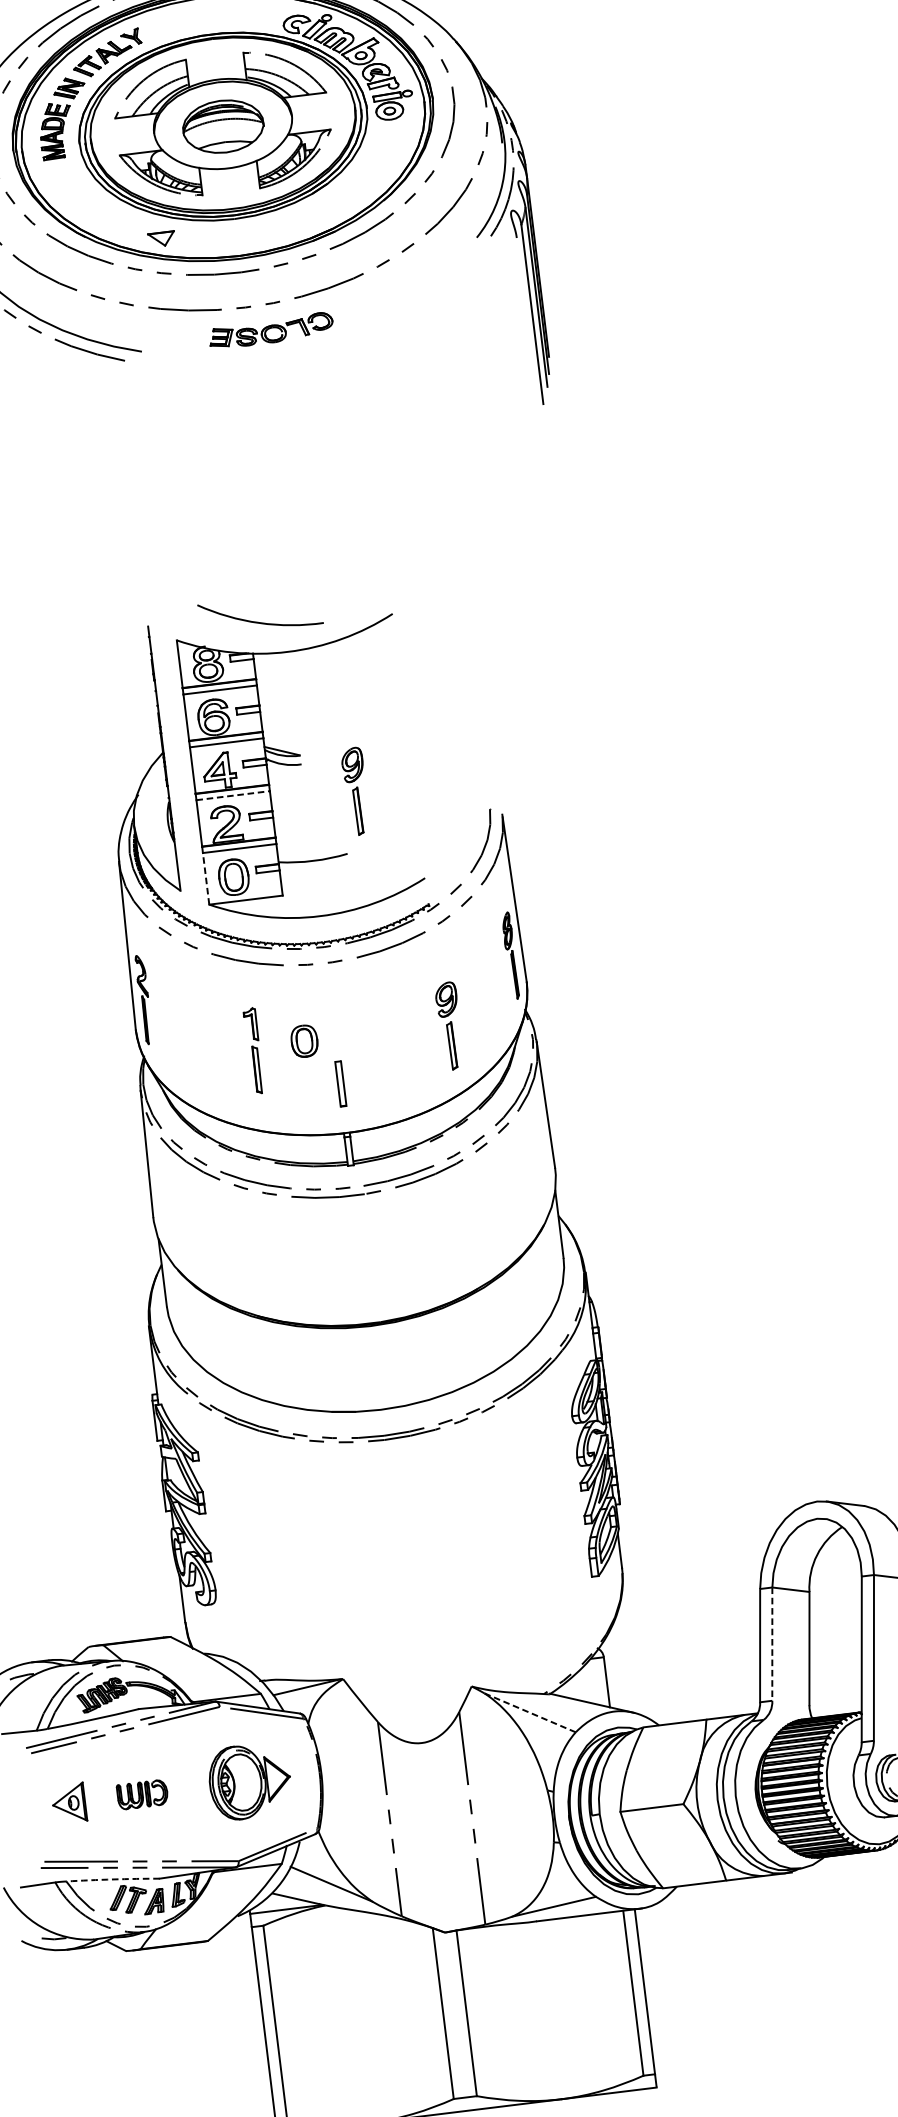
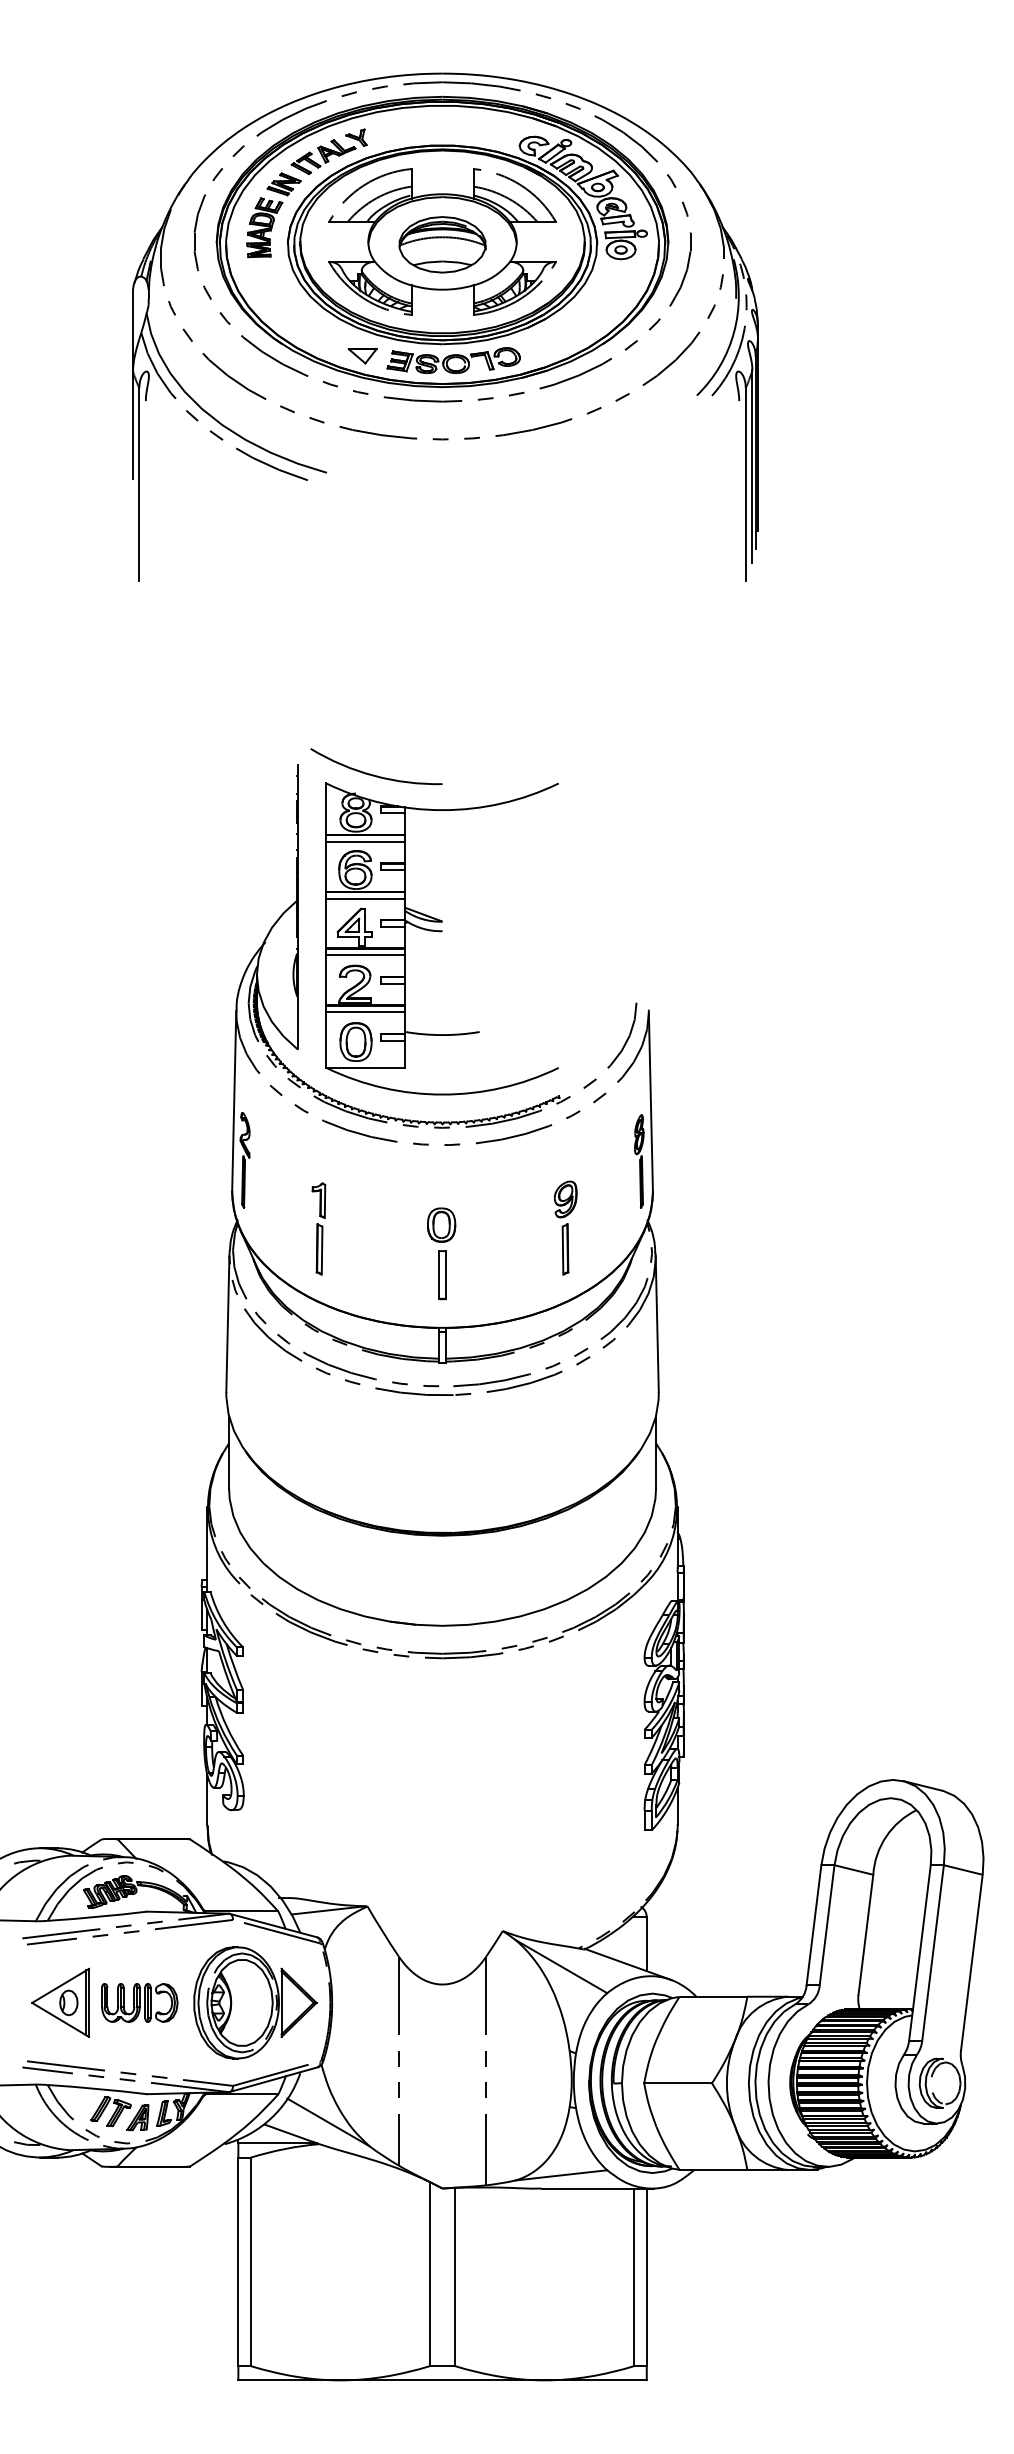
part: (270, 330) -> (453, 360), moved
arc: (259, 621) -> (374, 774), moved
part: (355, 791) -> (496, 966), removed
line: (232, 795) -> (365, 955), dashed -> solid
line: (206, 879) -> (326, 1040), dashed -> solid
part: (304, 1040) -> (441, 1224), moved
part: (253, 1050) -> (318, 1228), moved
line: (772, 1644) -> (827, 1925), dashed -> solid
line: (530, 1712) -> (561, 1966), dashed -> solid
part: (250, 1781) -> (255, 2002), size x1.43
part: (142, 1794) -> (139, 2002), size x1.43
part: (68, 1803) -> (60, 2002), size x1.67
arc: (113, 1879) -> (97, 2088), dashed -> solid

